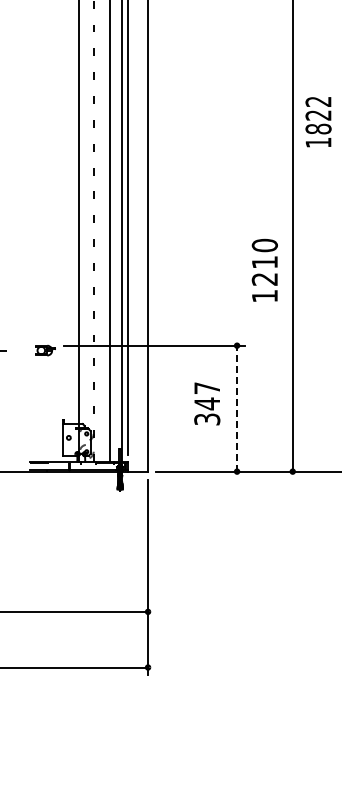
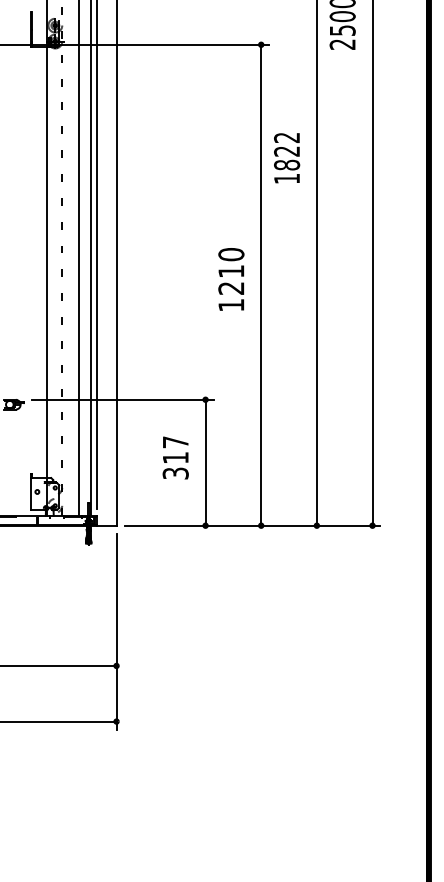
text: (319, 122) -> (287, 158), moved
text: (265, 270) -> (231, 279), moved
text: (207, 403) -> (175, 457), 347 -> 317
line: (237, 408) -> (205, 462), dashed -> solid

